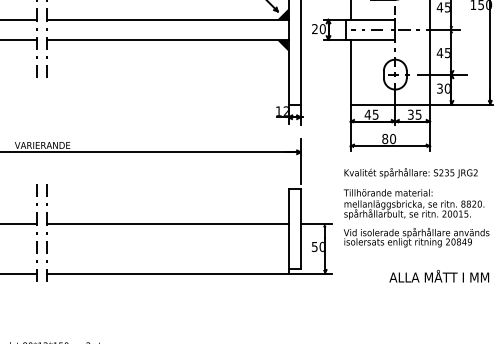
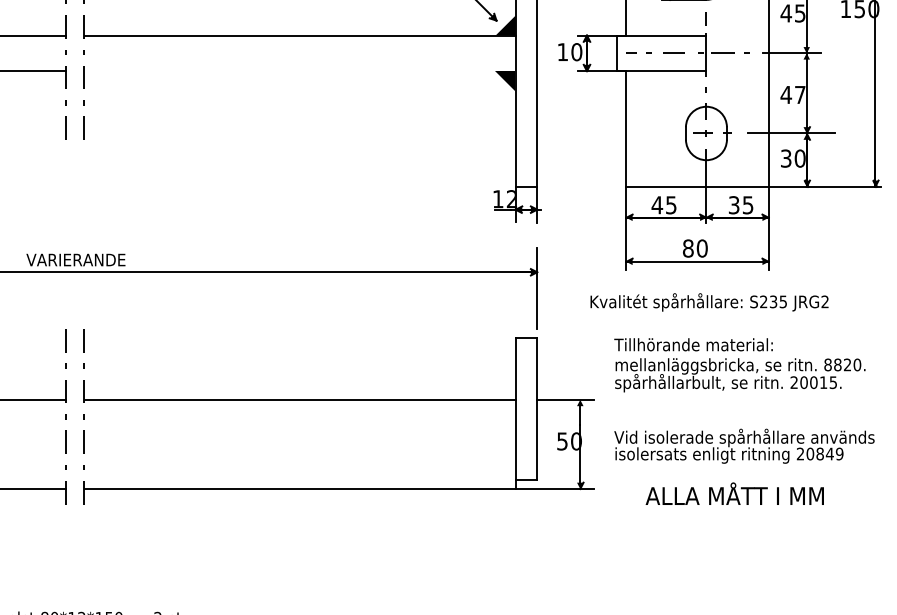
text: (314, 28) -> (561, 51), 20 -> 10
line: (167, 39) -> (299, 70), removed
text: (447, 53) -> (799, 95), 45 -> 47
text: (410, 173) -> (708, 303), moved
text: (416, 237) -> (744, 445), moved
text: (439, 276) -> (735, 494), moved

